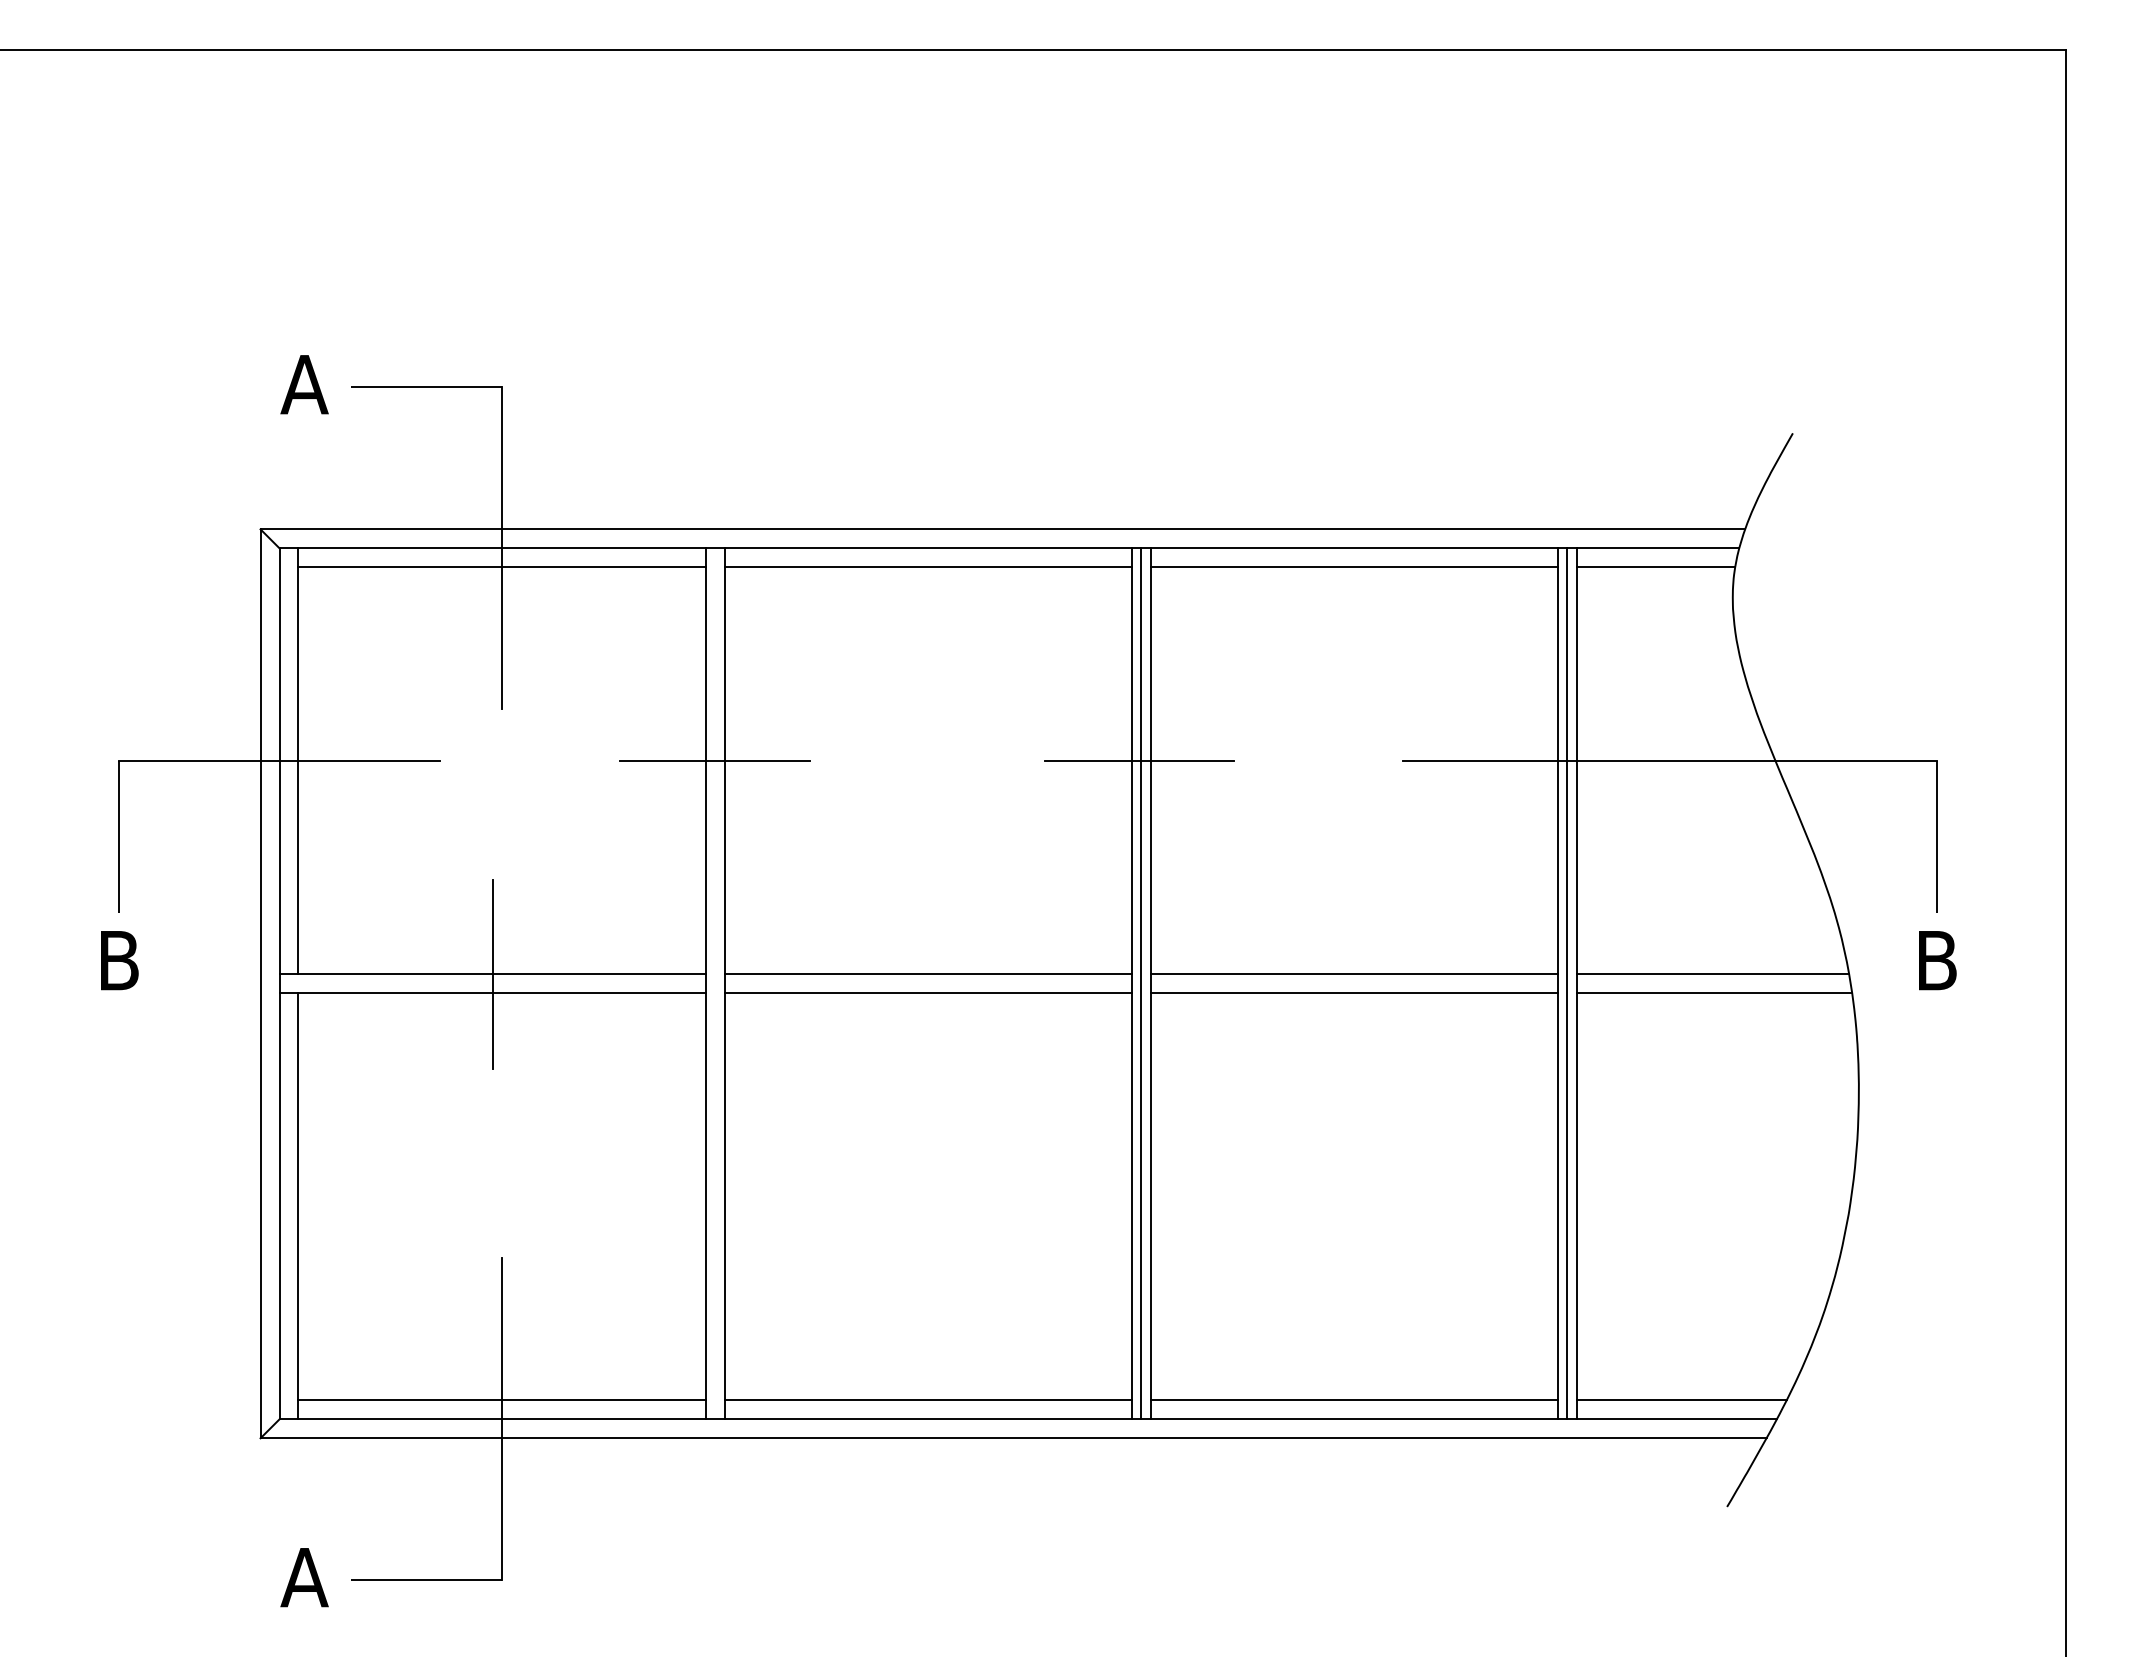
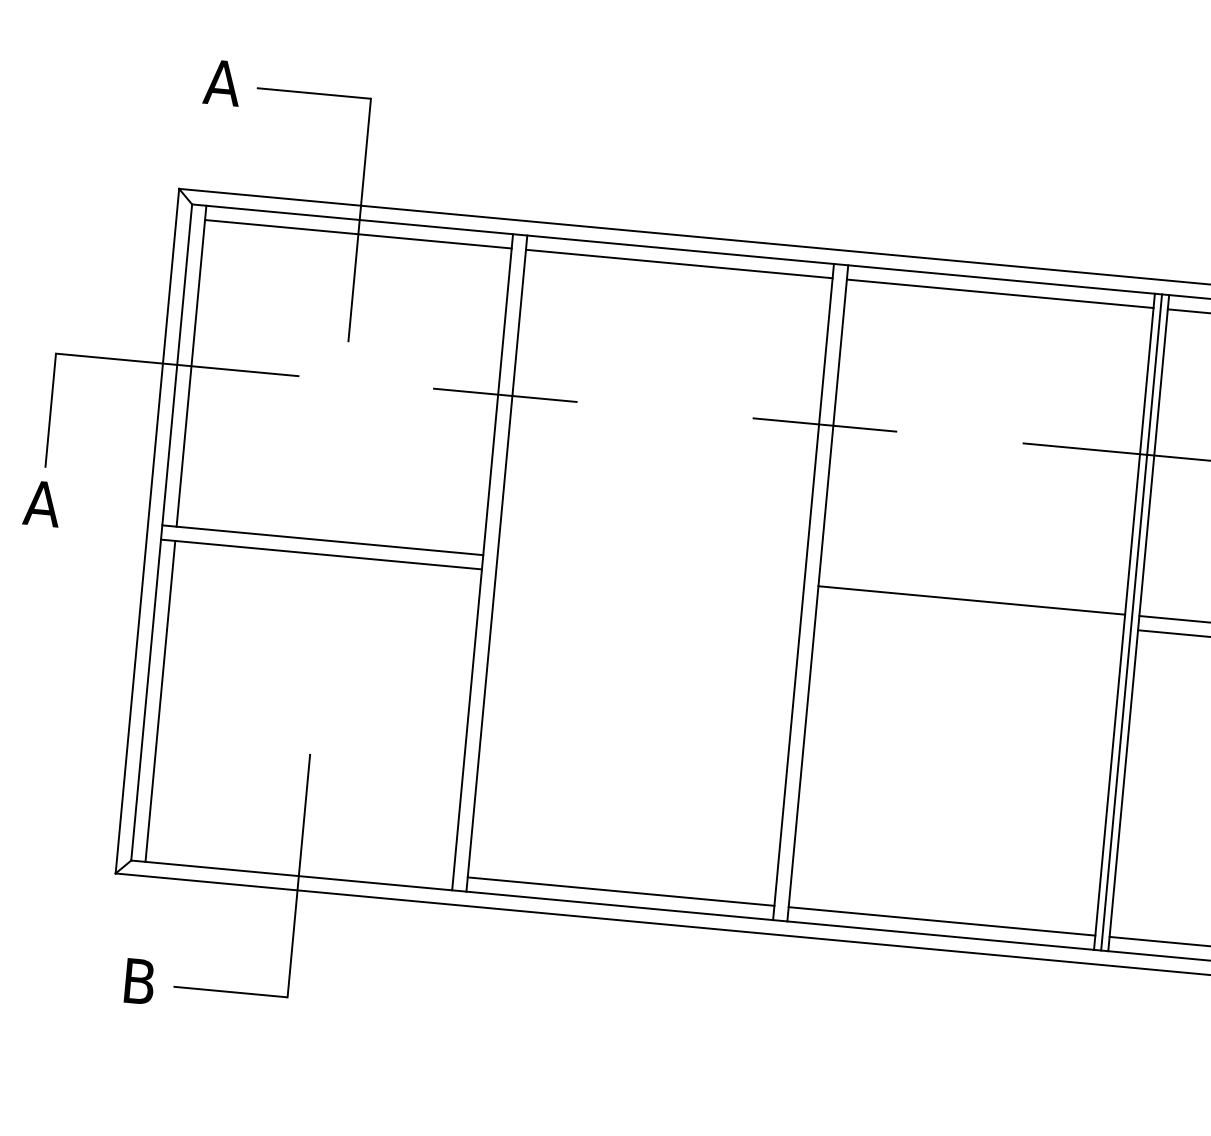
text: (118, 960) -> (42, 503), B -> A
line: (492, 974) -> (322, 540), removed
line: (927, 974) -> (650, 570), removed
line: (1141, 983) -> (811, 592), removed
line: (927, 993) -> (649, 585), removed
line: (1353, 993) -> (970, 614), removed
line: (501, 1400) -> (299, 861), removed
text: (304, 1577) -> (139, 981), A -> B

